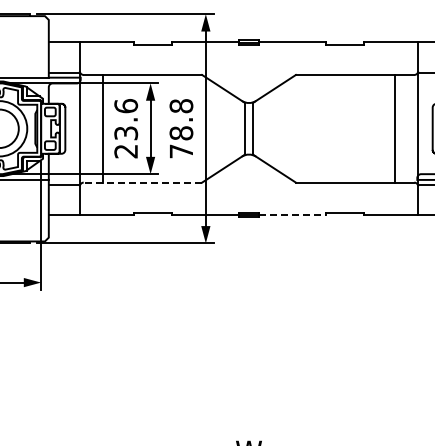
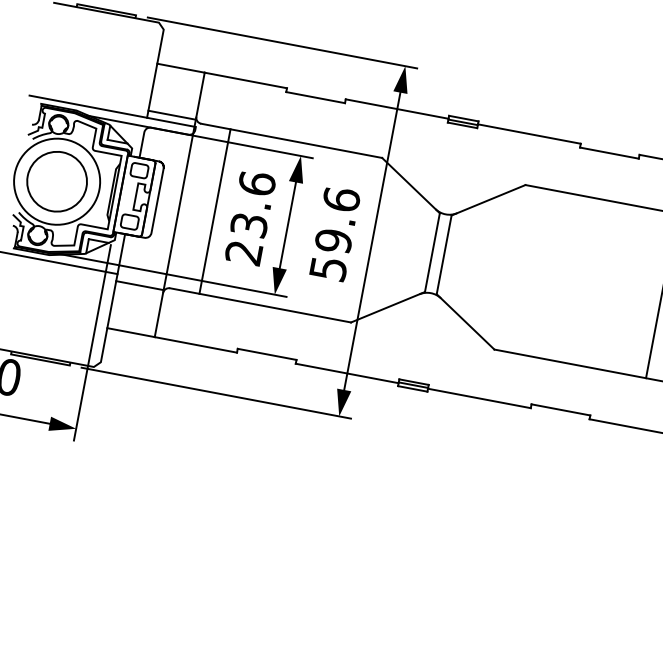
text: (181, 128) -> (335, 233), 78.8 -> 59.6
line: (142, 182) -> (259, 305), dashed -> solid
line: (292, 215) -> (479, 398), dashed -> solid

